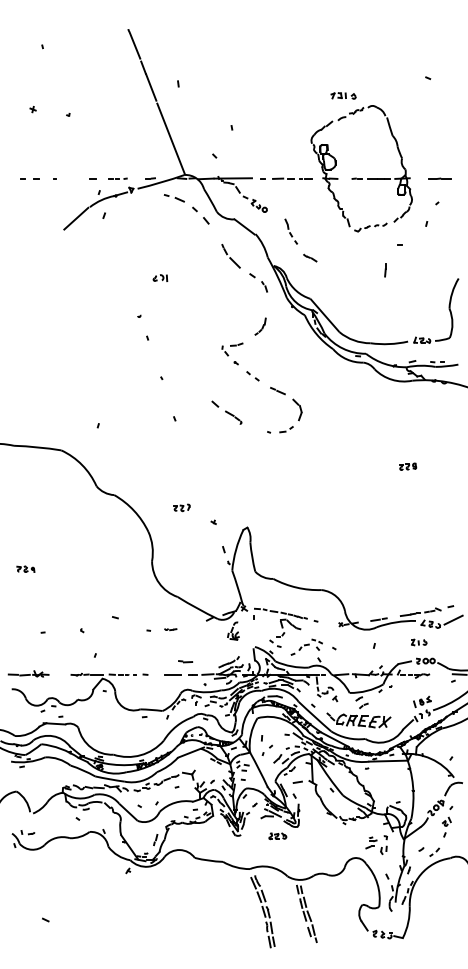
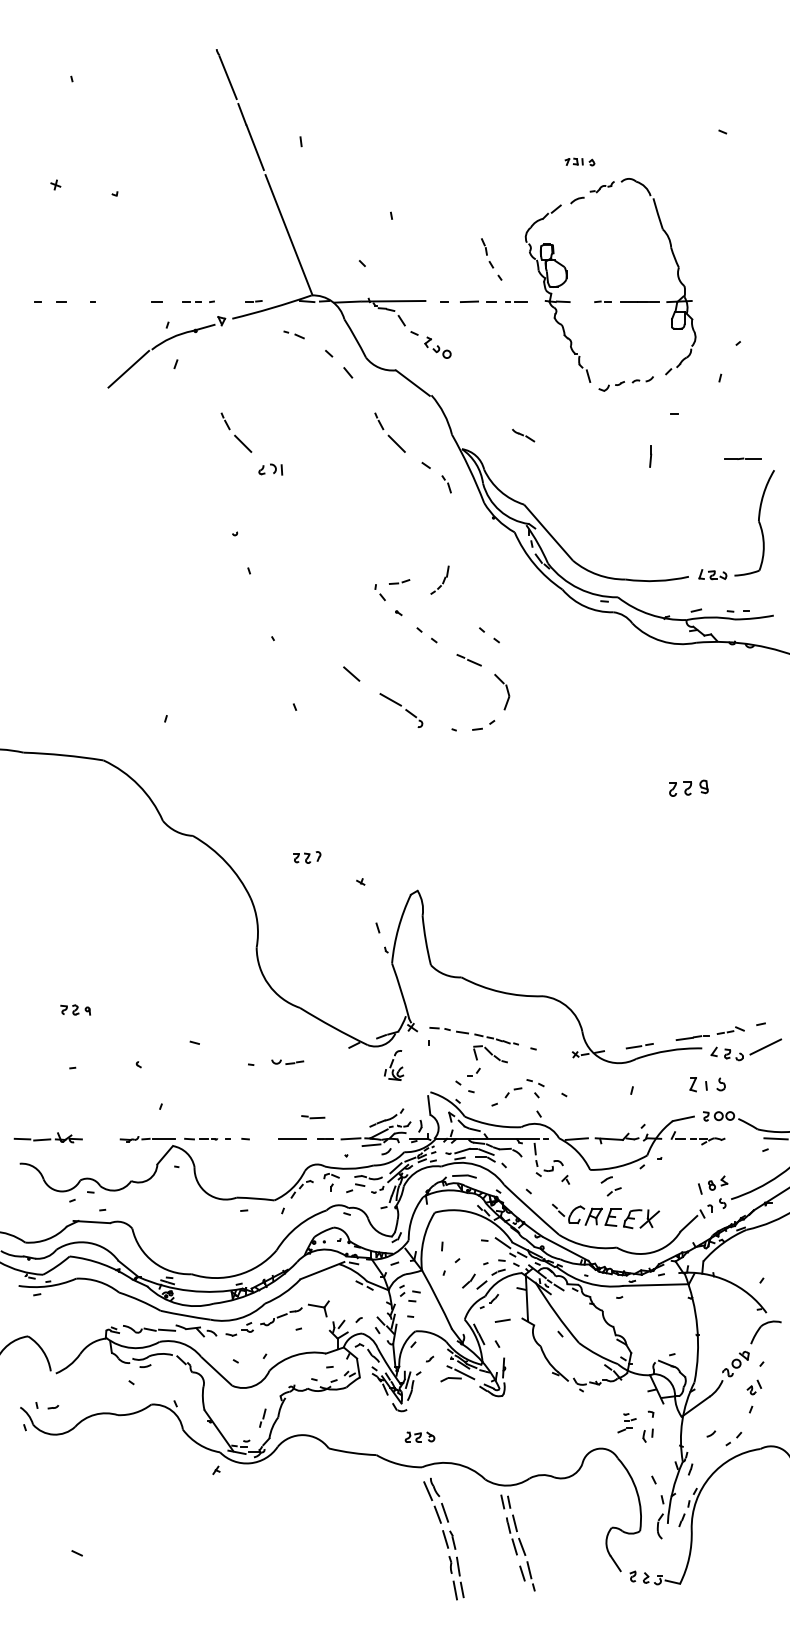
part: (343, 95) -> (579, 161), size x0.7
line: (439, 178) -> (741, 458), moved
part: (173, 198) -> (292, 335), size x0.6
part: (291, 231) -> (492, 259), moved
part: (139, 256) -> (235, 433), added
part: (260, 326) -> (439, 579), moved
part: (289, 376) -> (488, 635), added
part: (226, 412) -> (382, 696), size x1.6
part: (408, 466) -> (689, 787), size x1.4
part: (25, 568) -> (75, 1008), moved
part: (170, 629) -> (287, 1062), size x1.6
part: (419, 642) -> (708, 1084), size x1.4
part: (277, 836) -> (419, 1437), moved

